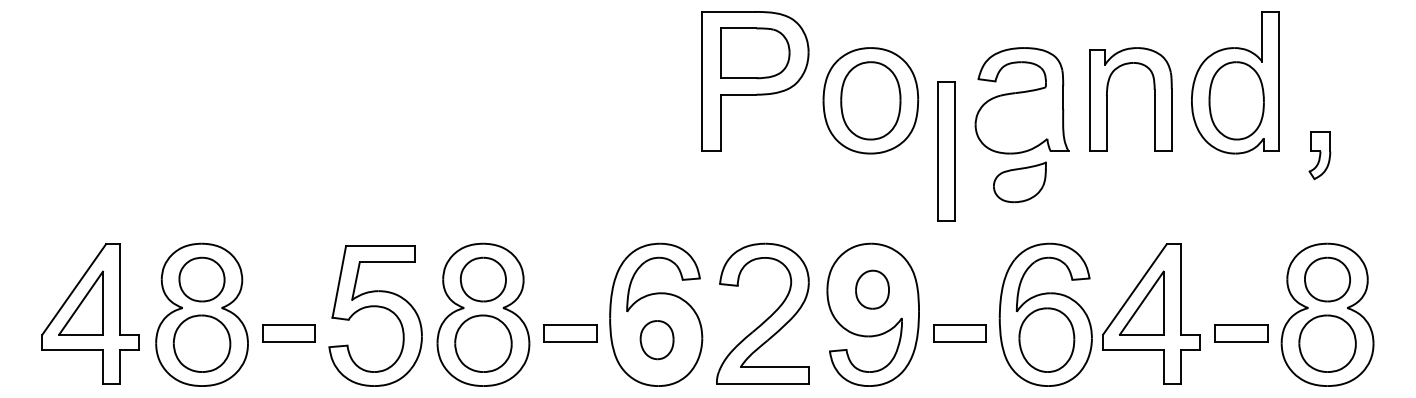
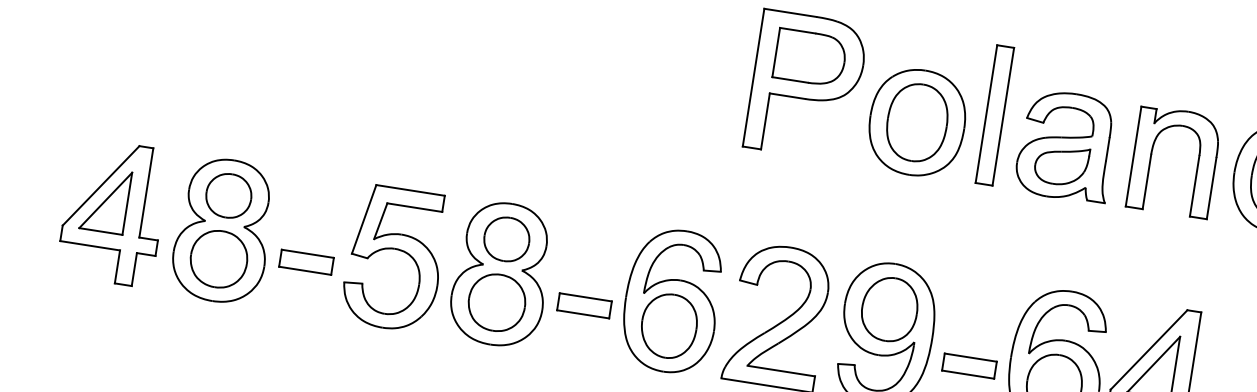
part: (946, 151) -> (995, 115), moved
part: (1019, 182) -> (1061, 165), moved
part: (872, 289) -> (889, 309), size x1.67
part: (656, 339) -> (668, 325), size x1.67

